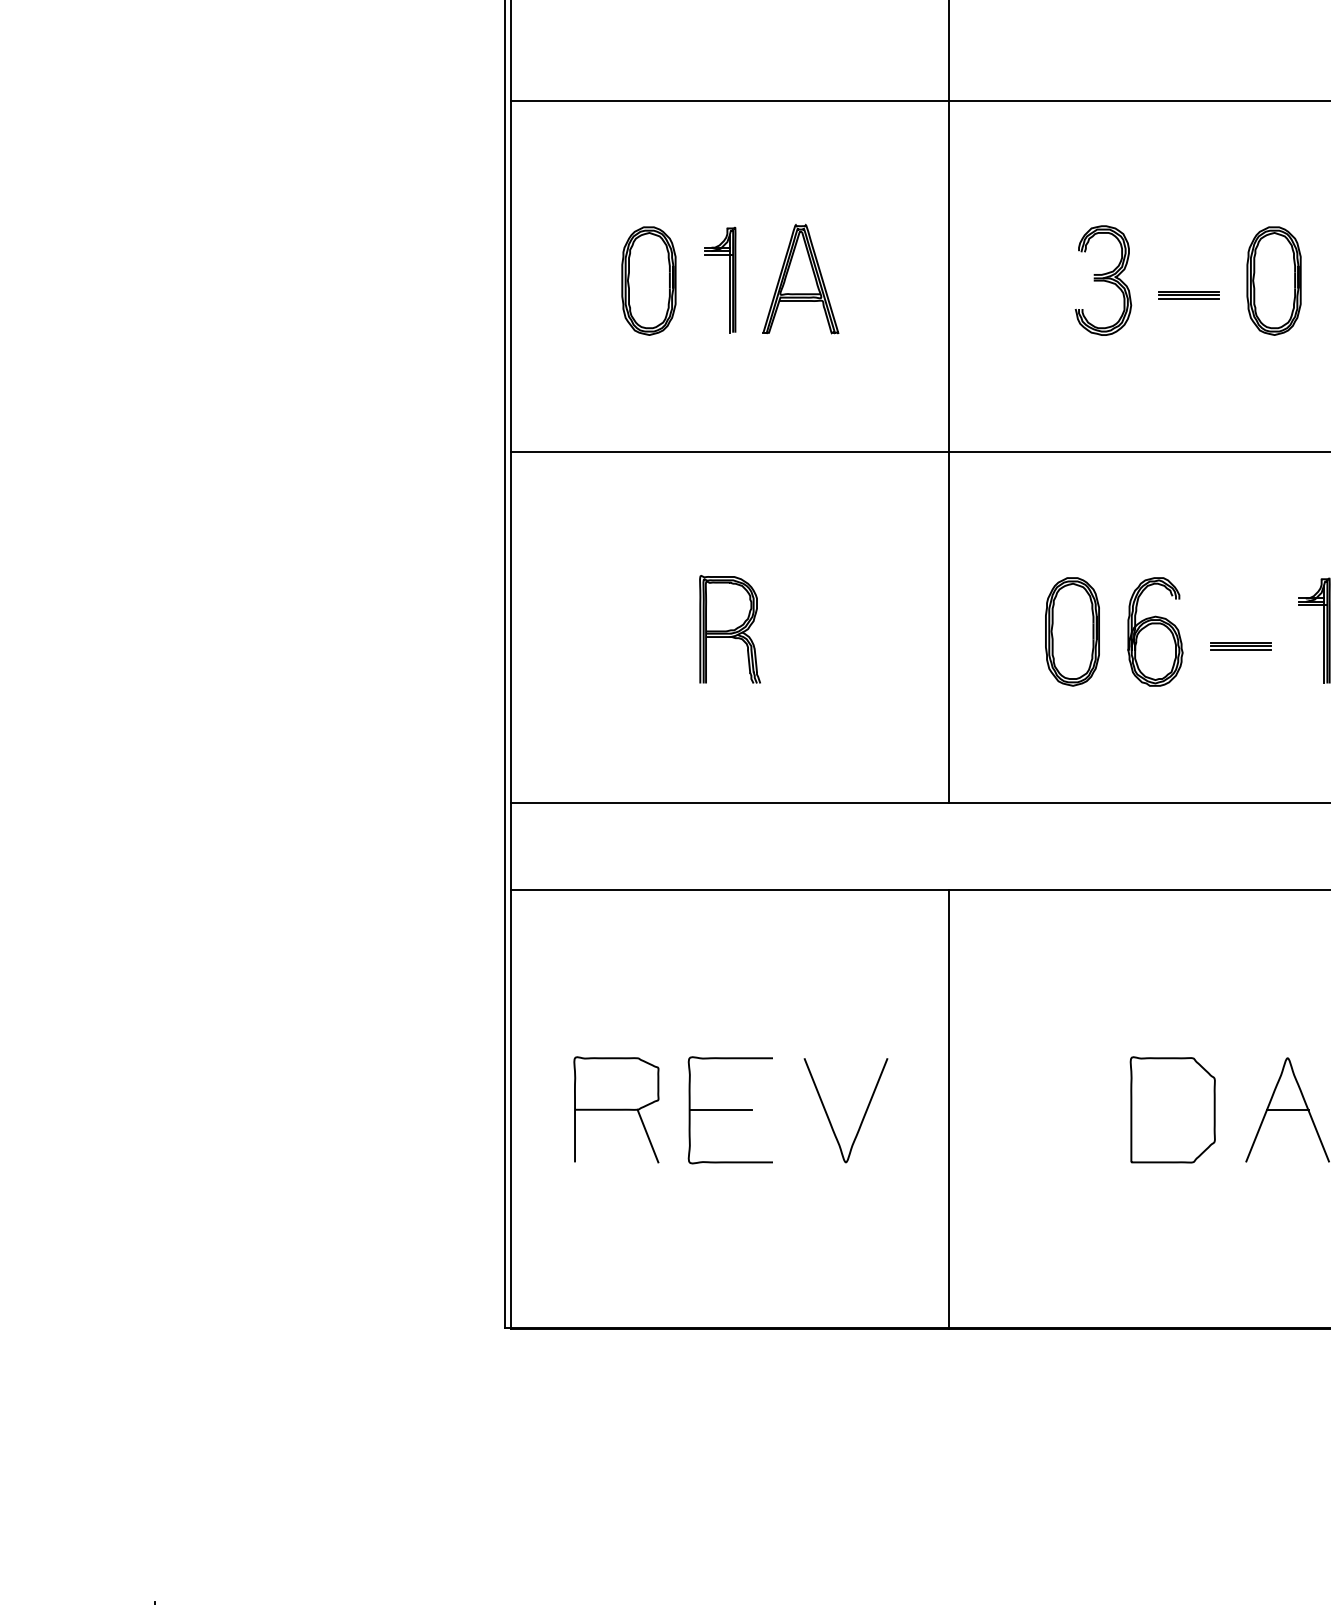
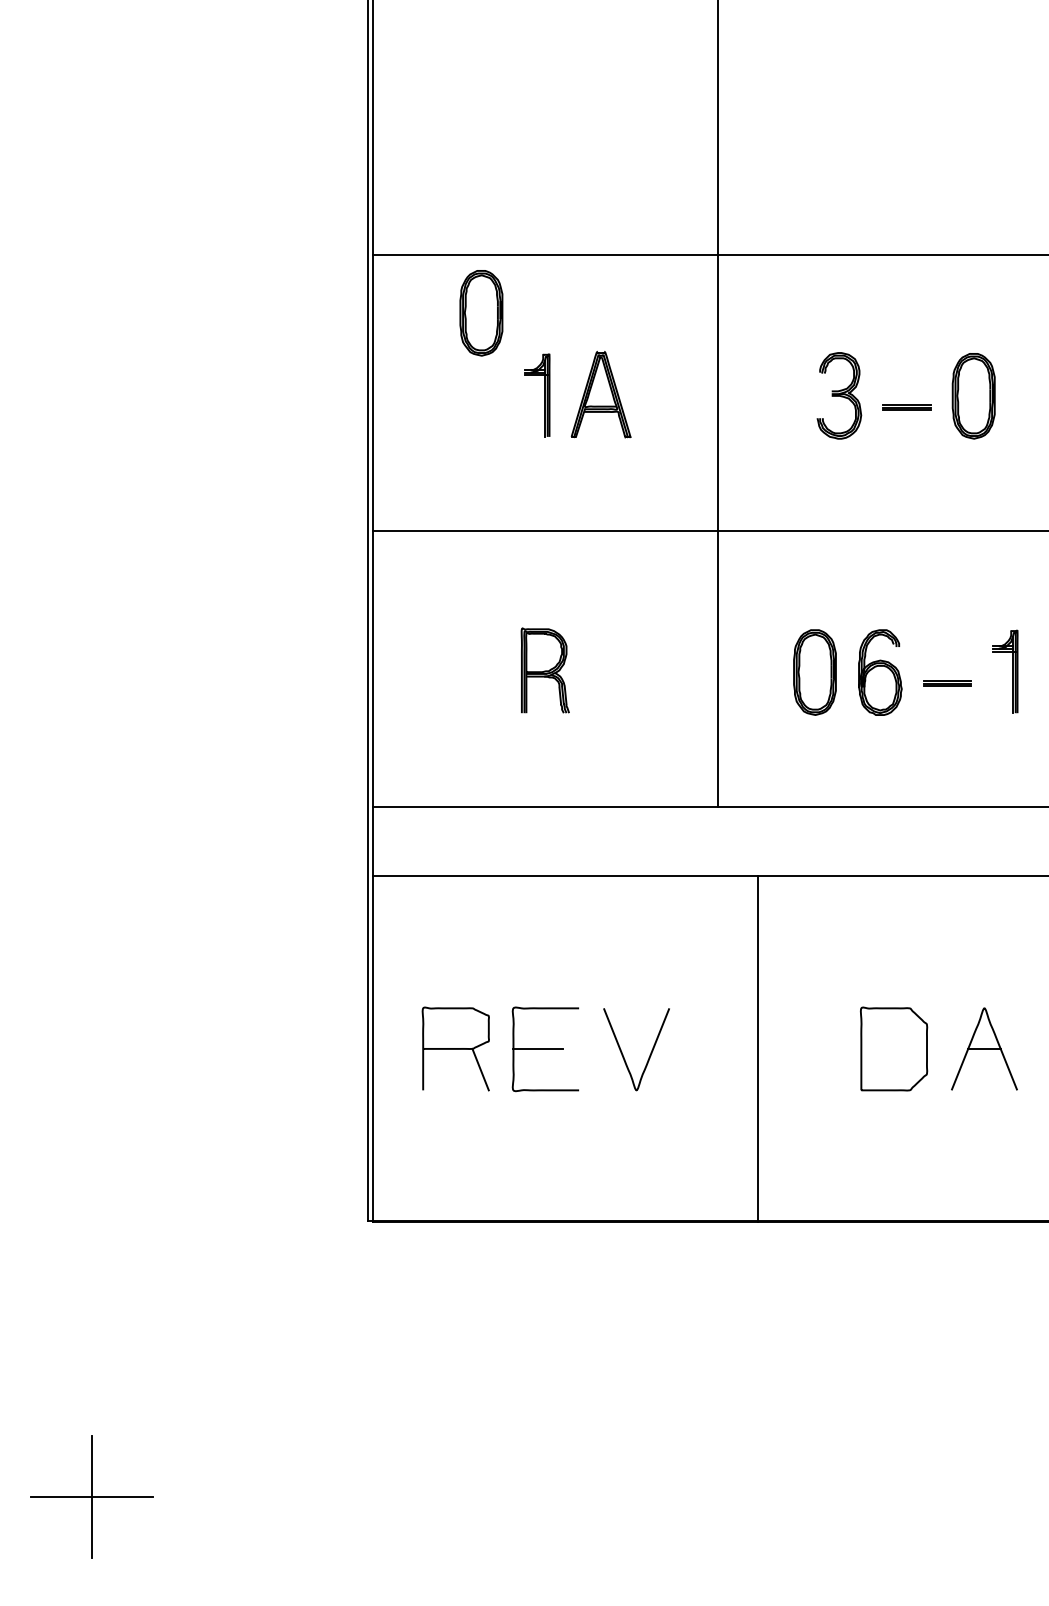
part: (649, 281) -> (481, 313), moved
line: (949, 1109) -> (758, 1048), moved

